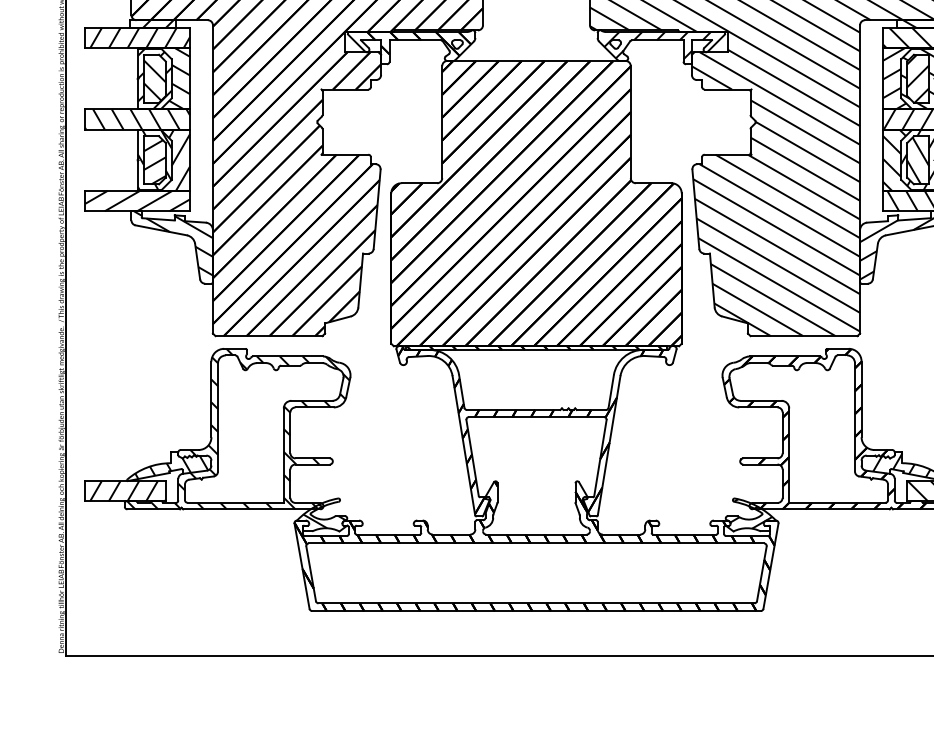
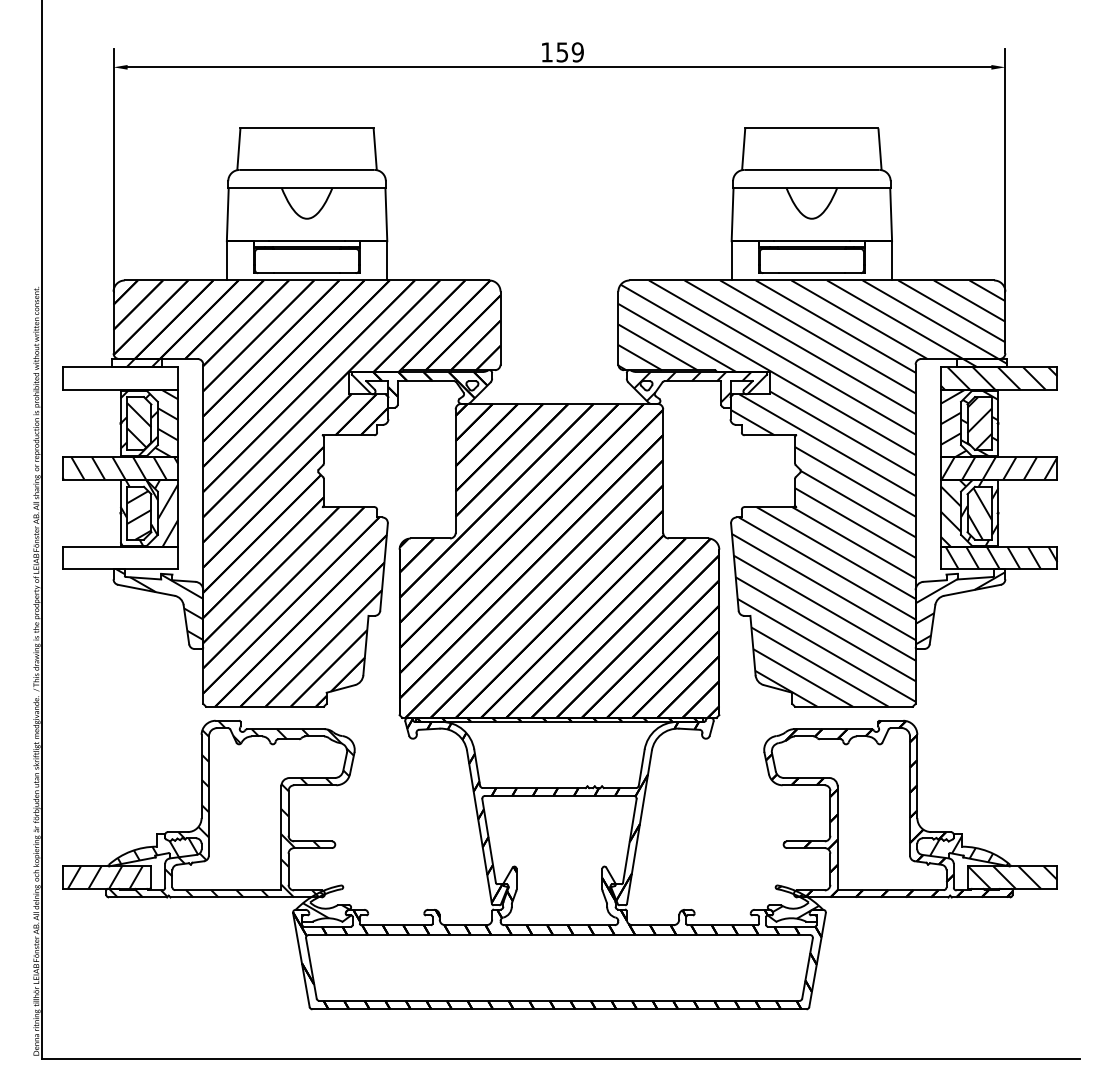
hatch: (140, 37) -> (123, 378), removed
hatch: (137, 200) -> (120, 557), removed

